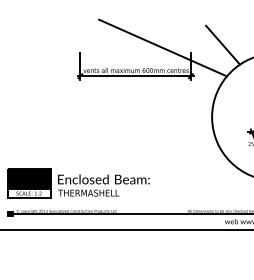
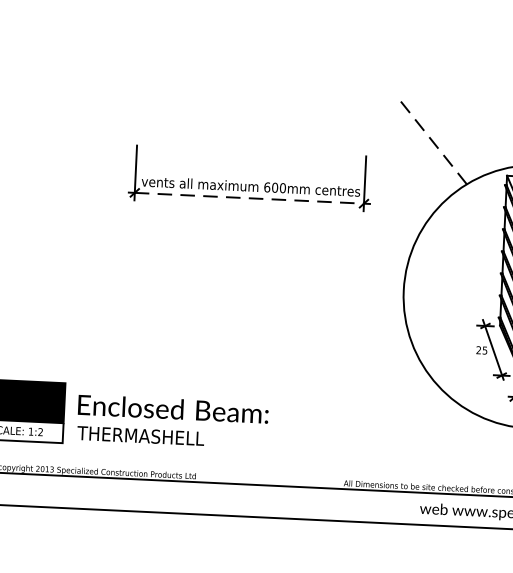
line: (223, 45) -> (434, 143), solid -> dashed
line: (162, 47) -> (307, 141), removed
line: (136, 76) -> (251, 198), solid -> dashed

